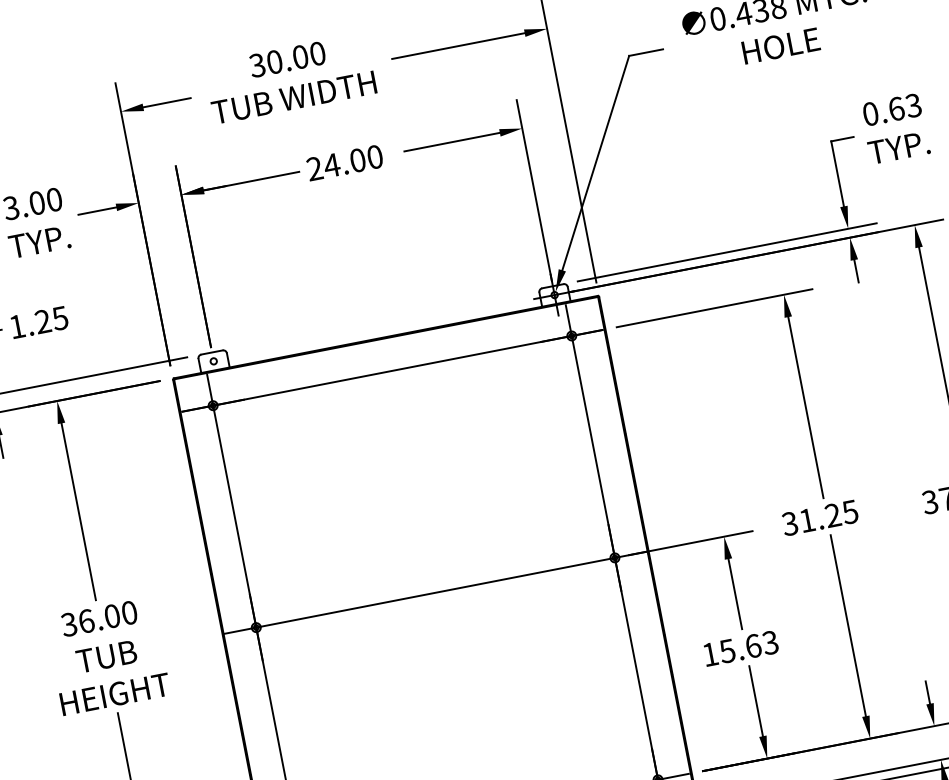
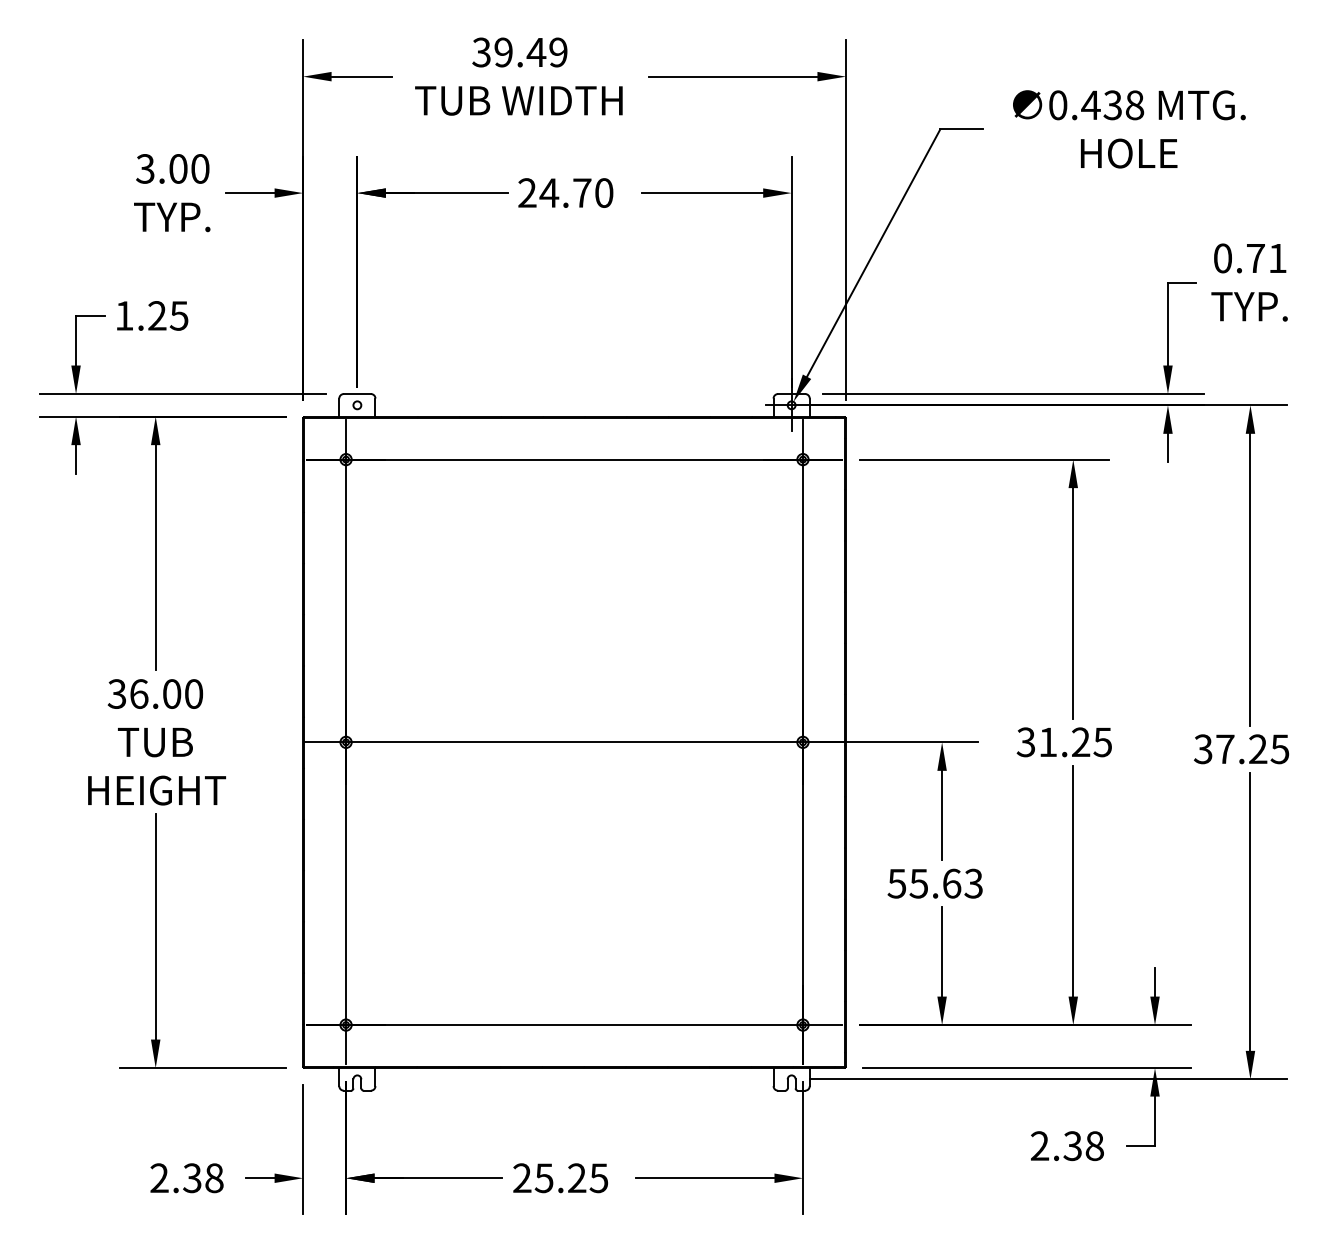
text: (295, 58) -> (530, 52), 30.00 -> 39.49
text: (904, 107) -> (1266, 258), 0.63 -> 0.71
text: (357, 159) -> (582, 192), 24.00 -> 24.70
text: (709, 654) -> (896, 883), 15.63 -> 55.63

